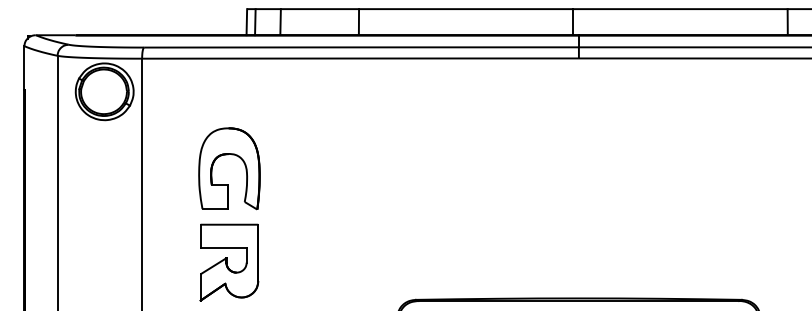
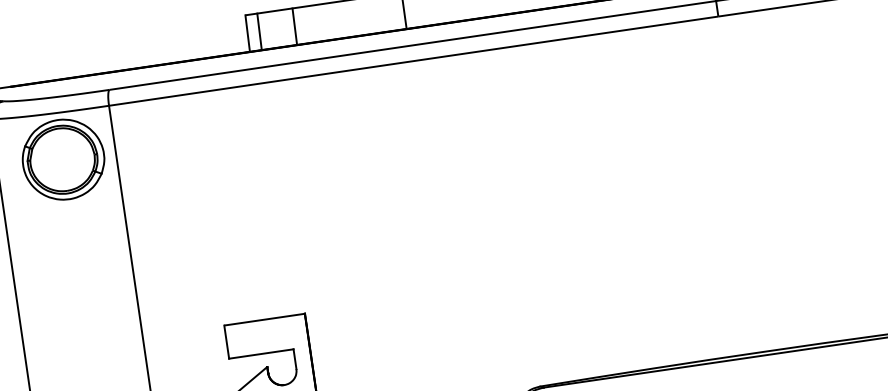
part: (227, 155) -> (247, 223), removed

